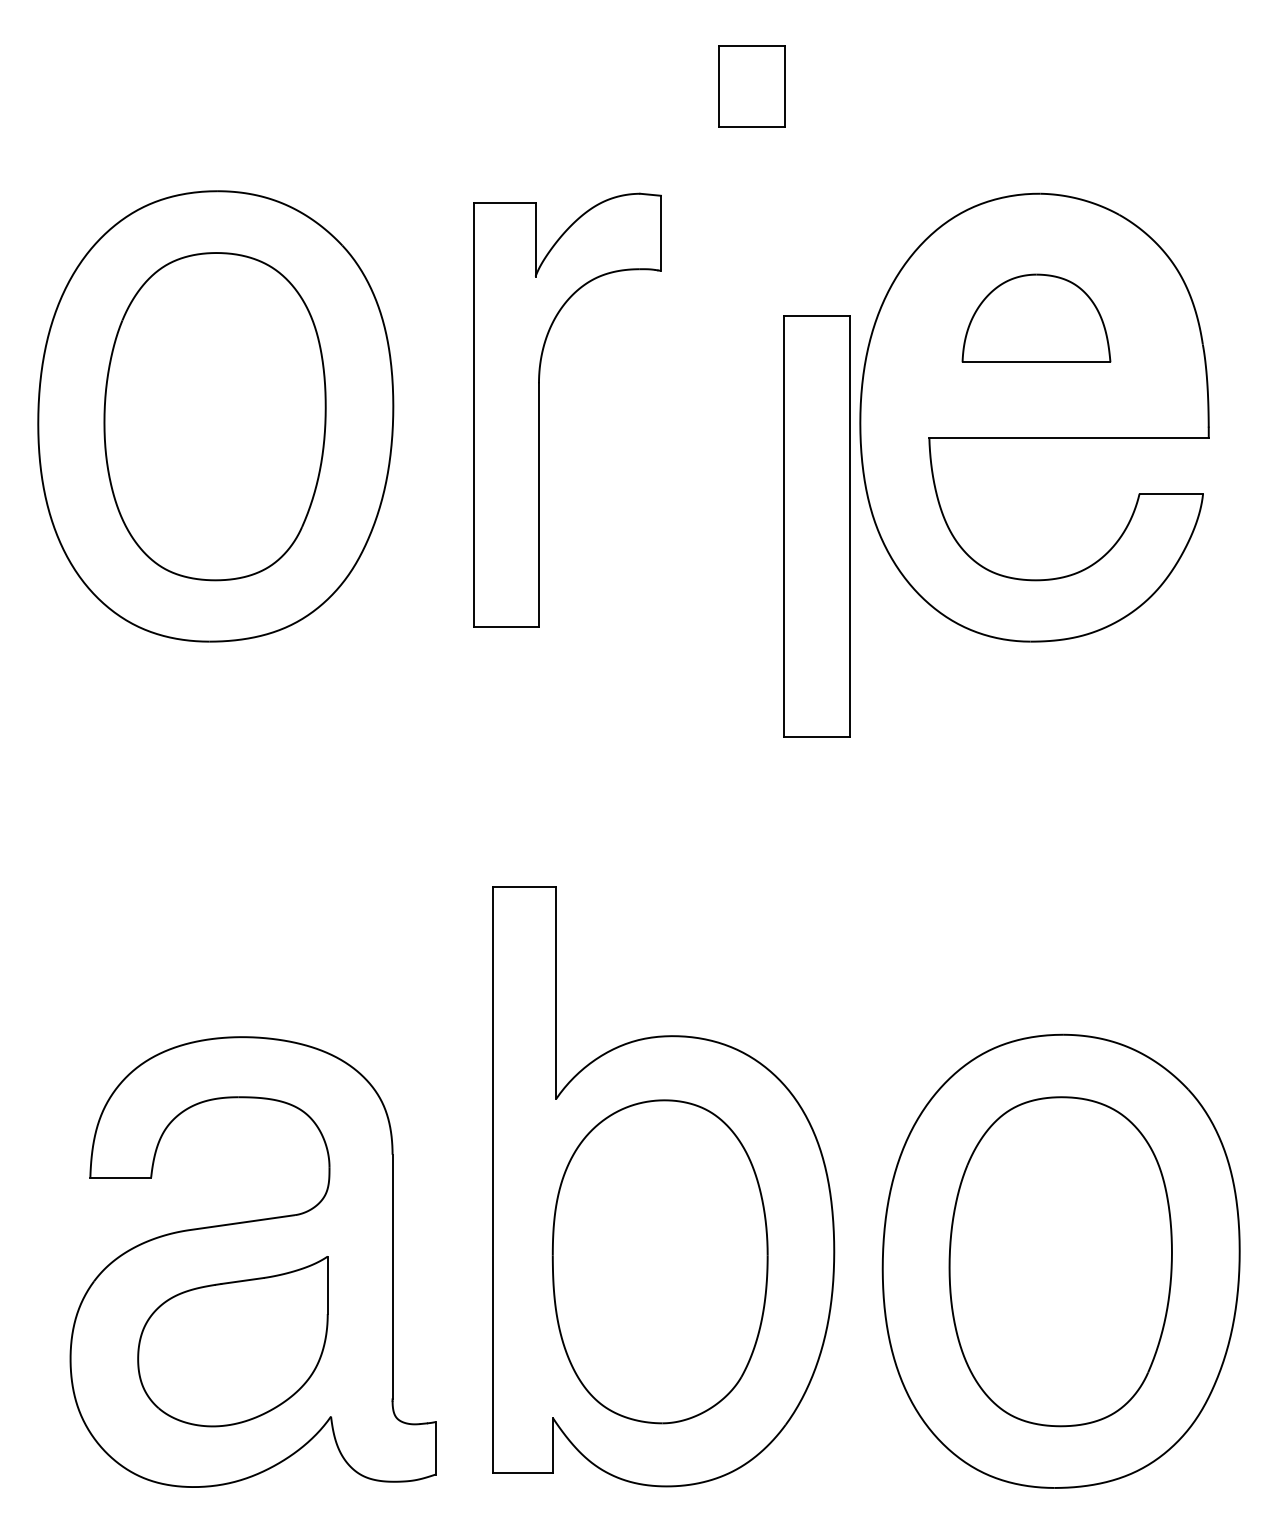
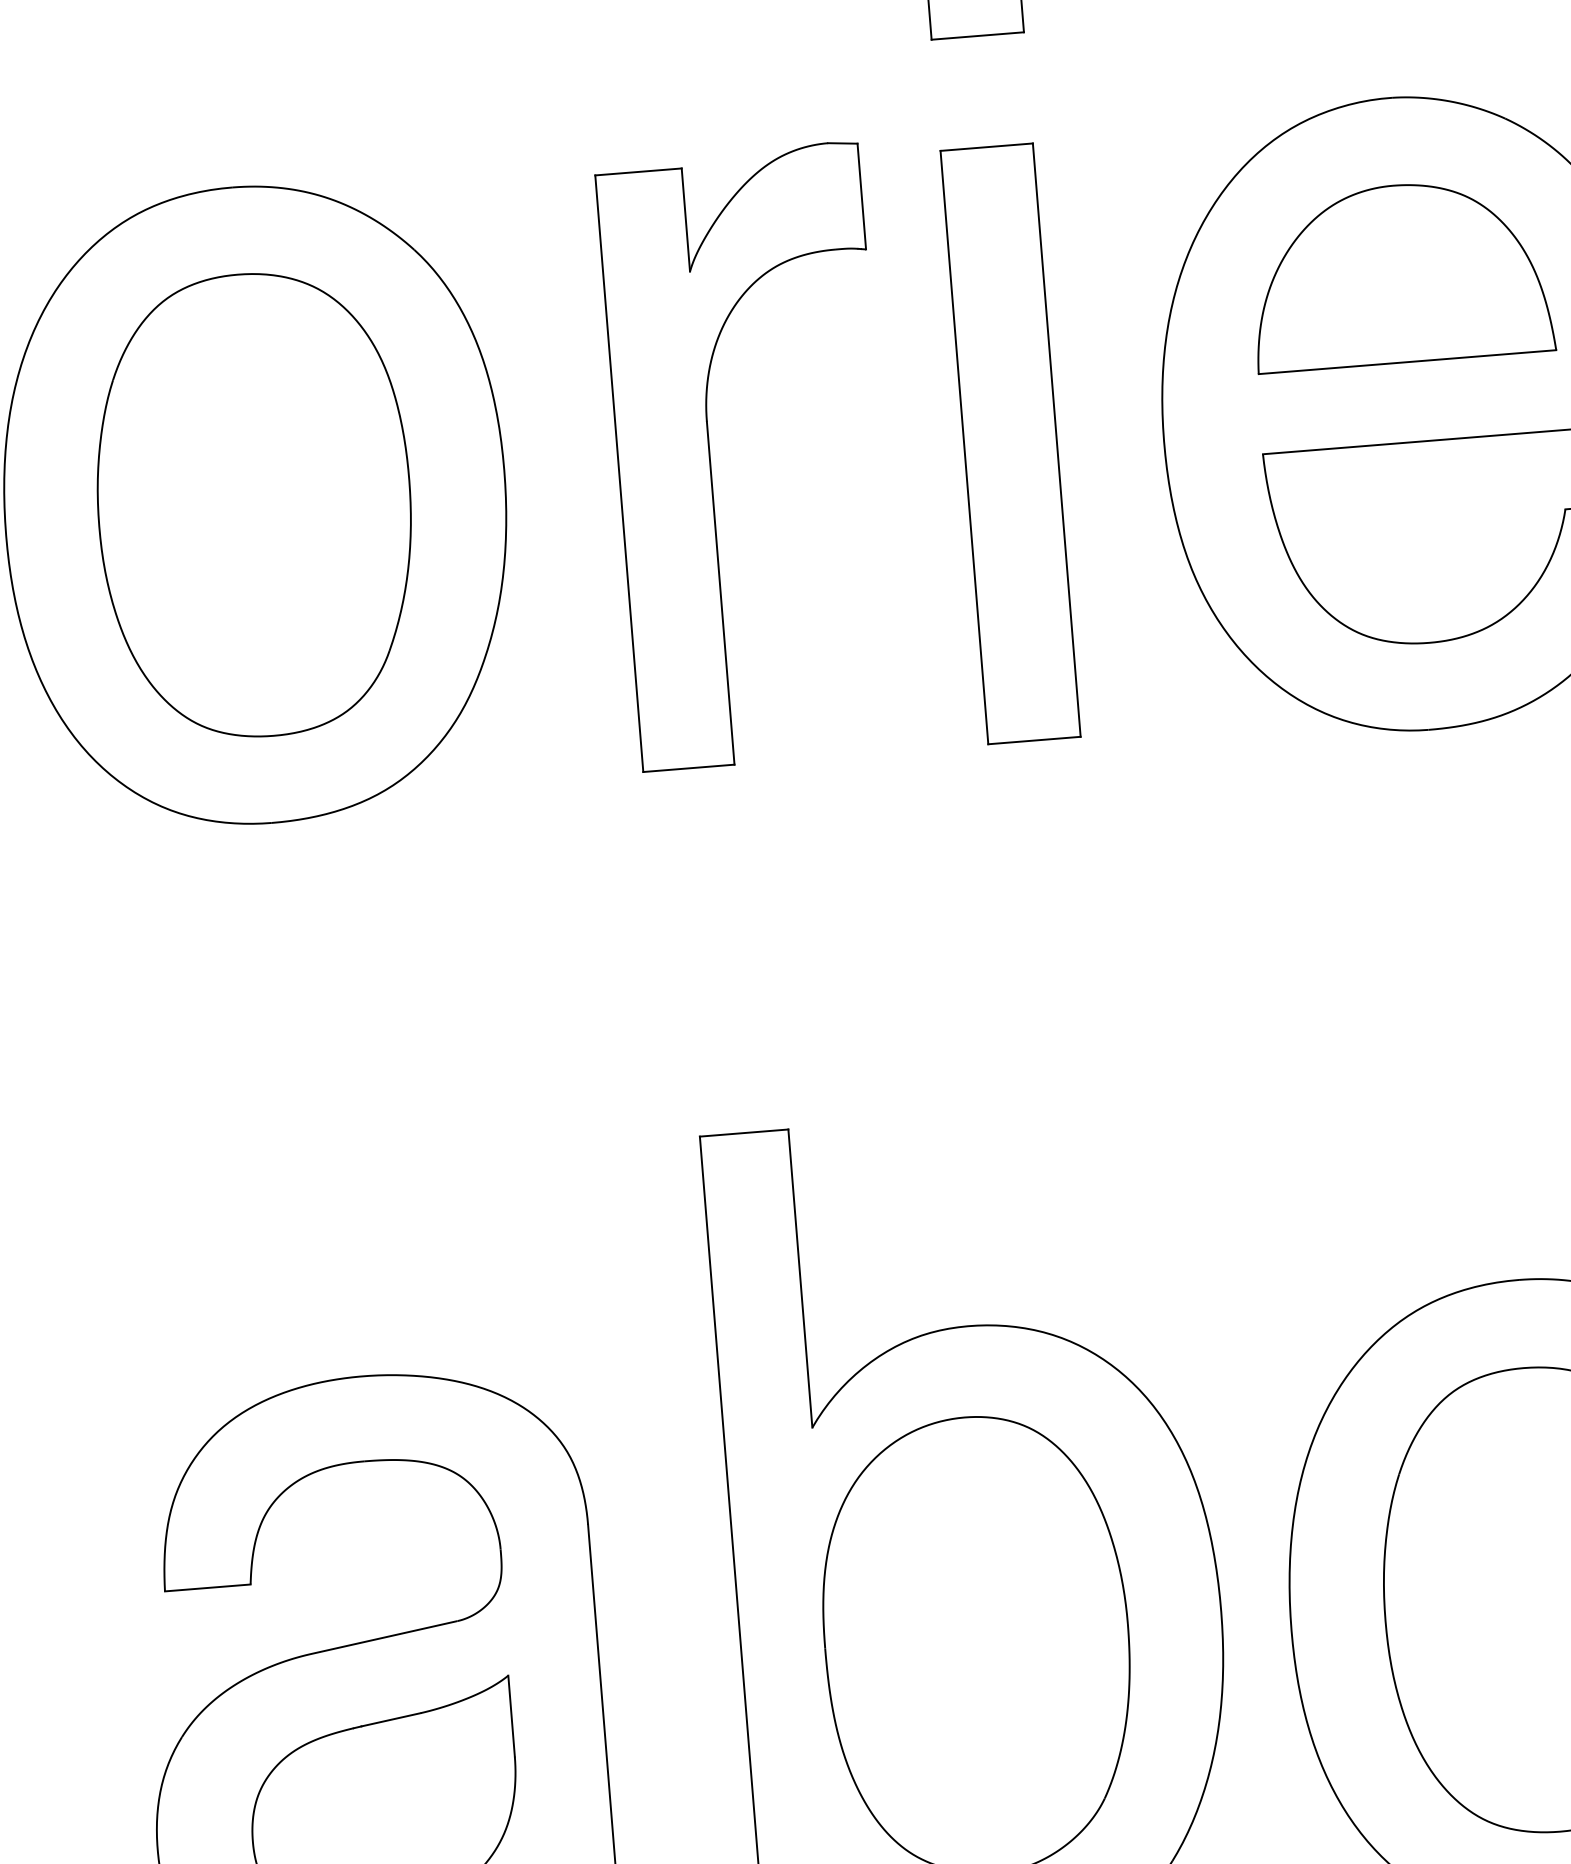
part: (1036, 318) -> (1400, 273), size x1.43
part: (816, 526) -> (1010, 444), moved

